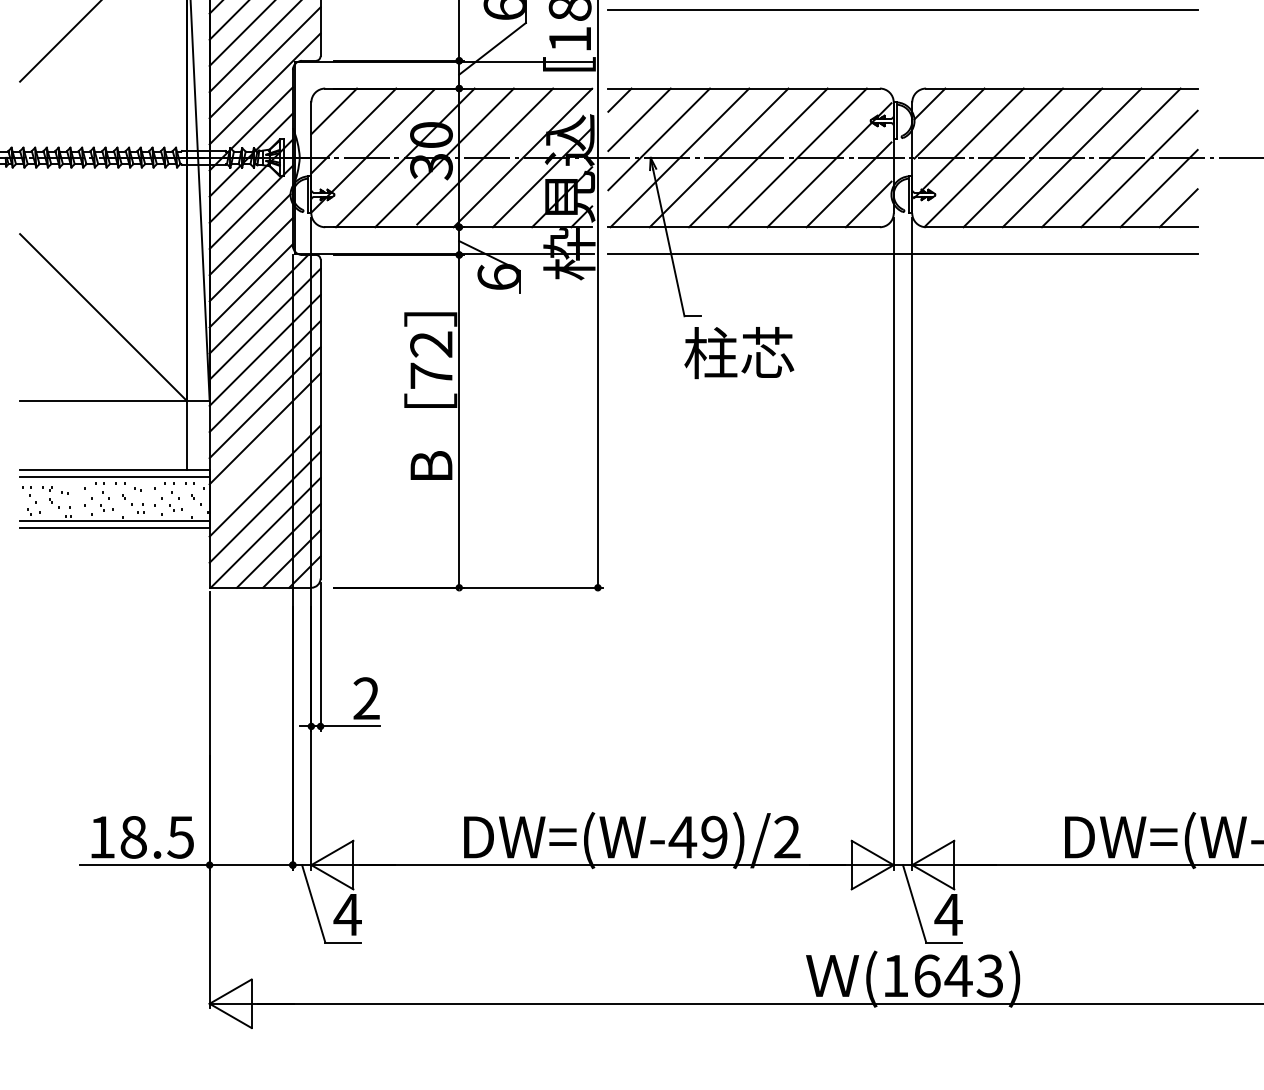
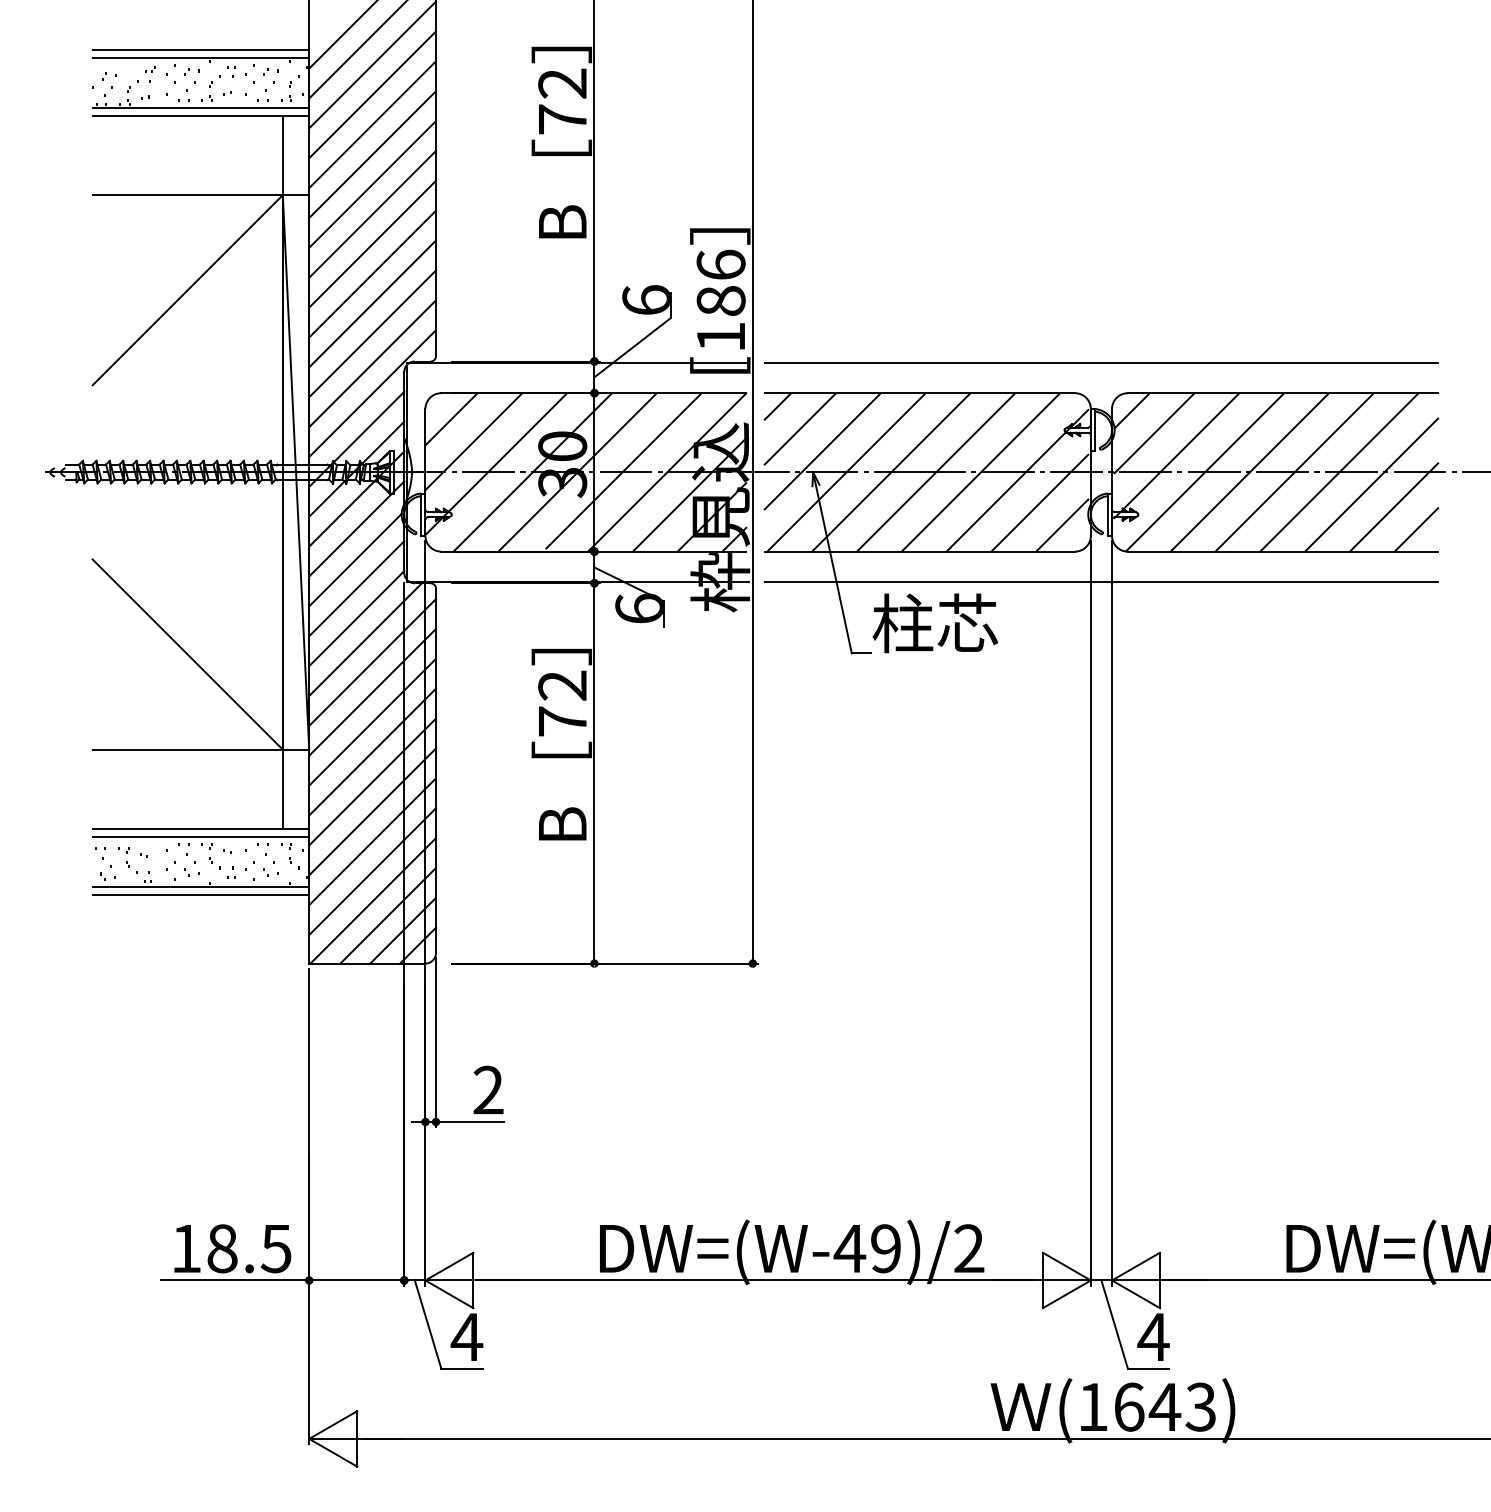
line: (903, 9) -> (1101, 362), moved
text: (739, 353) -> (935, 623), moved
line: (265, 454) -> (372, 811), added

